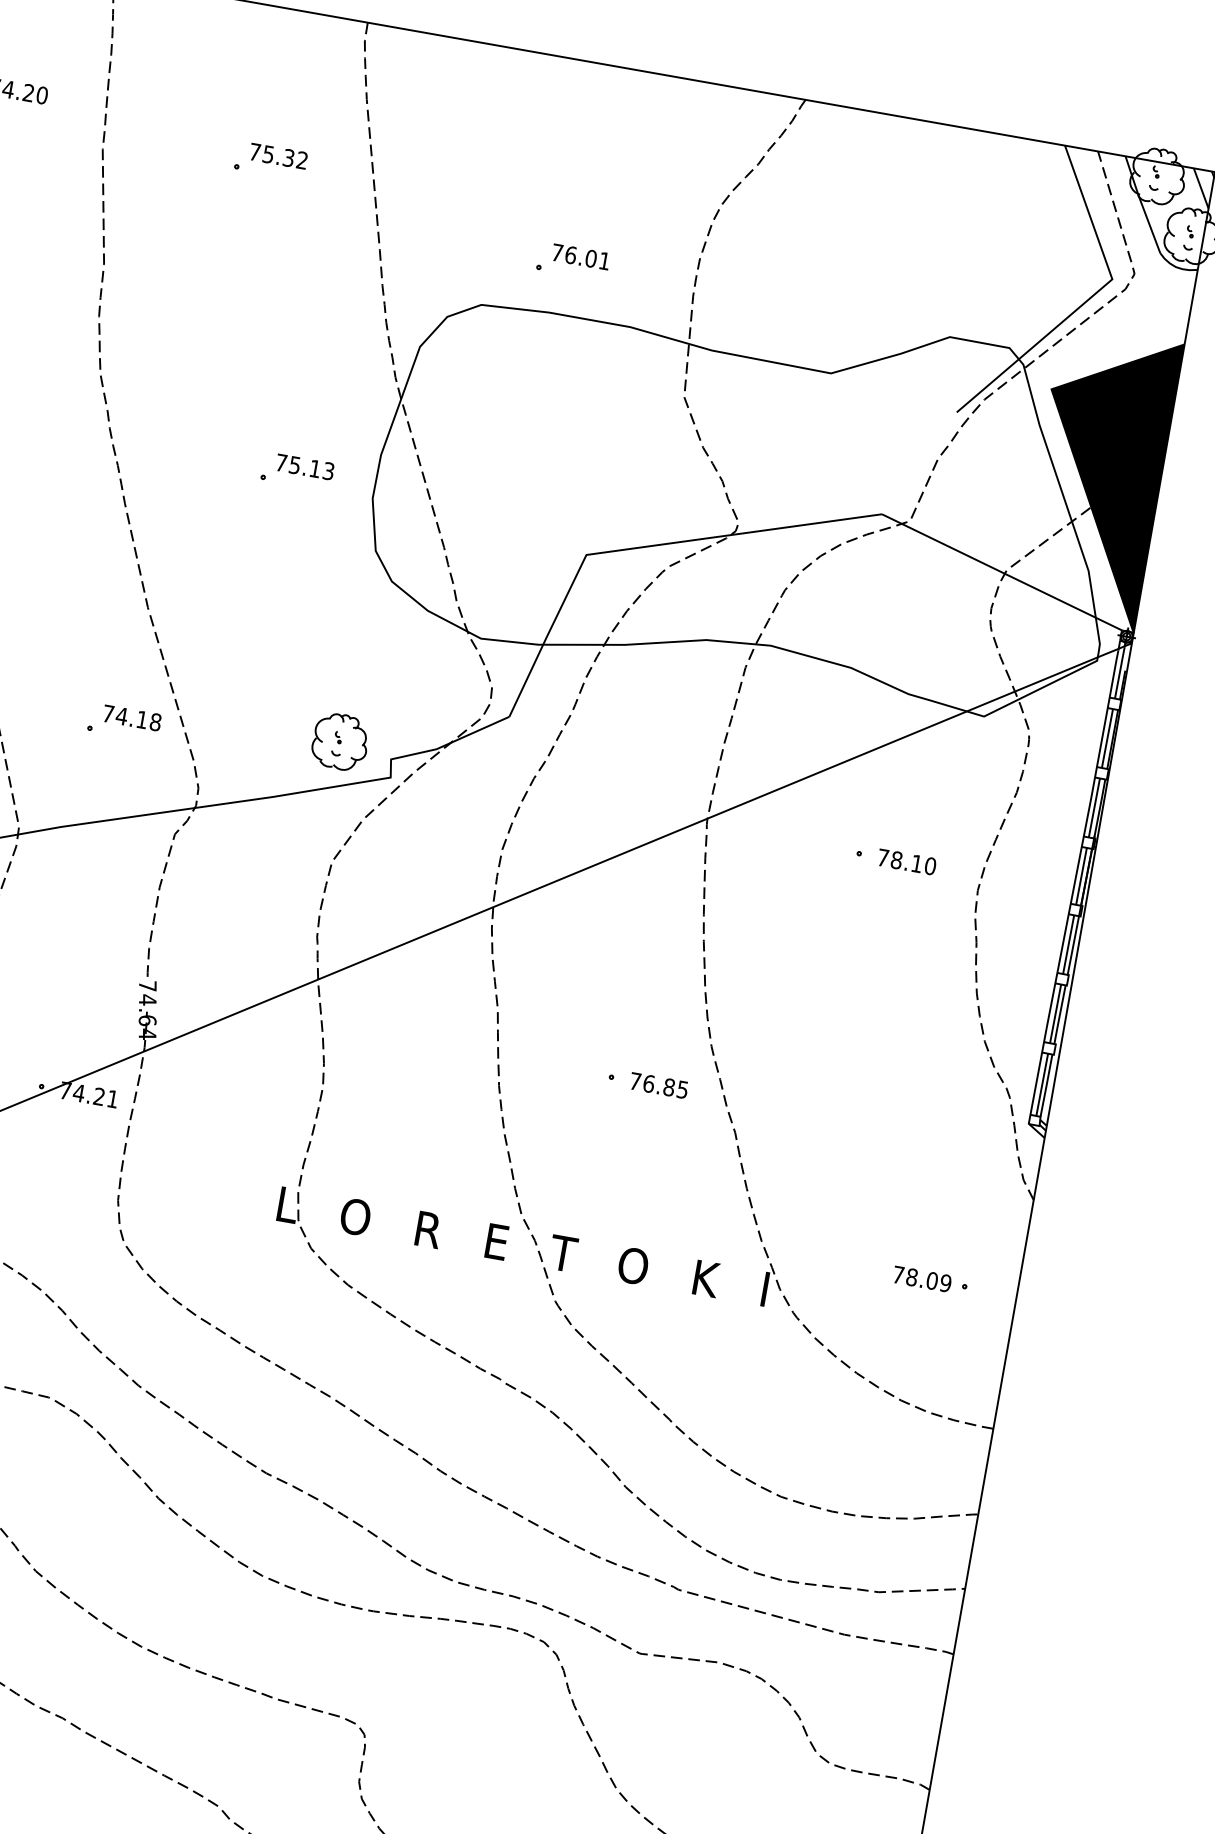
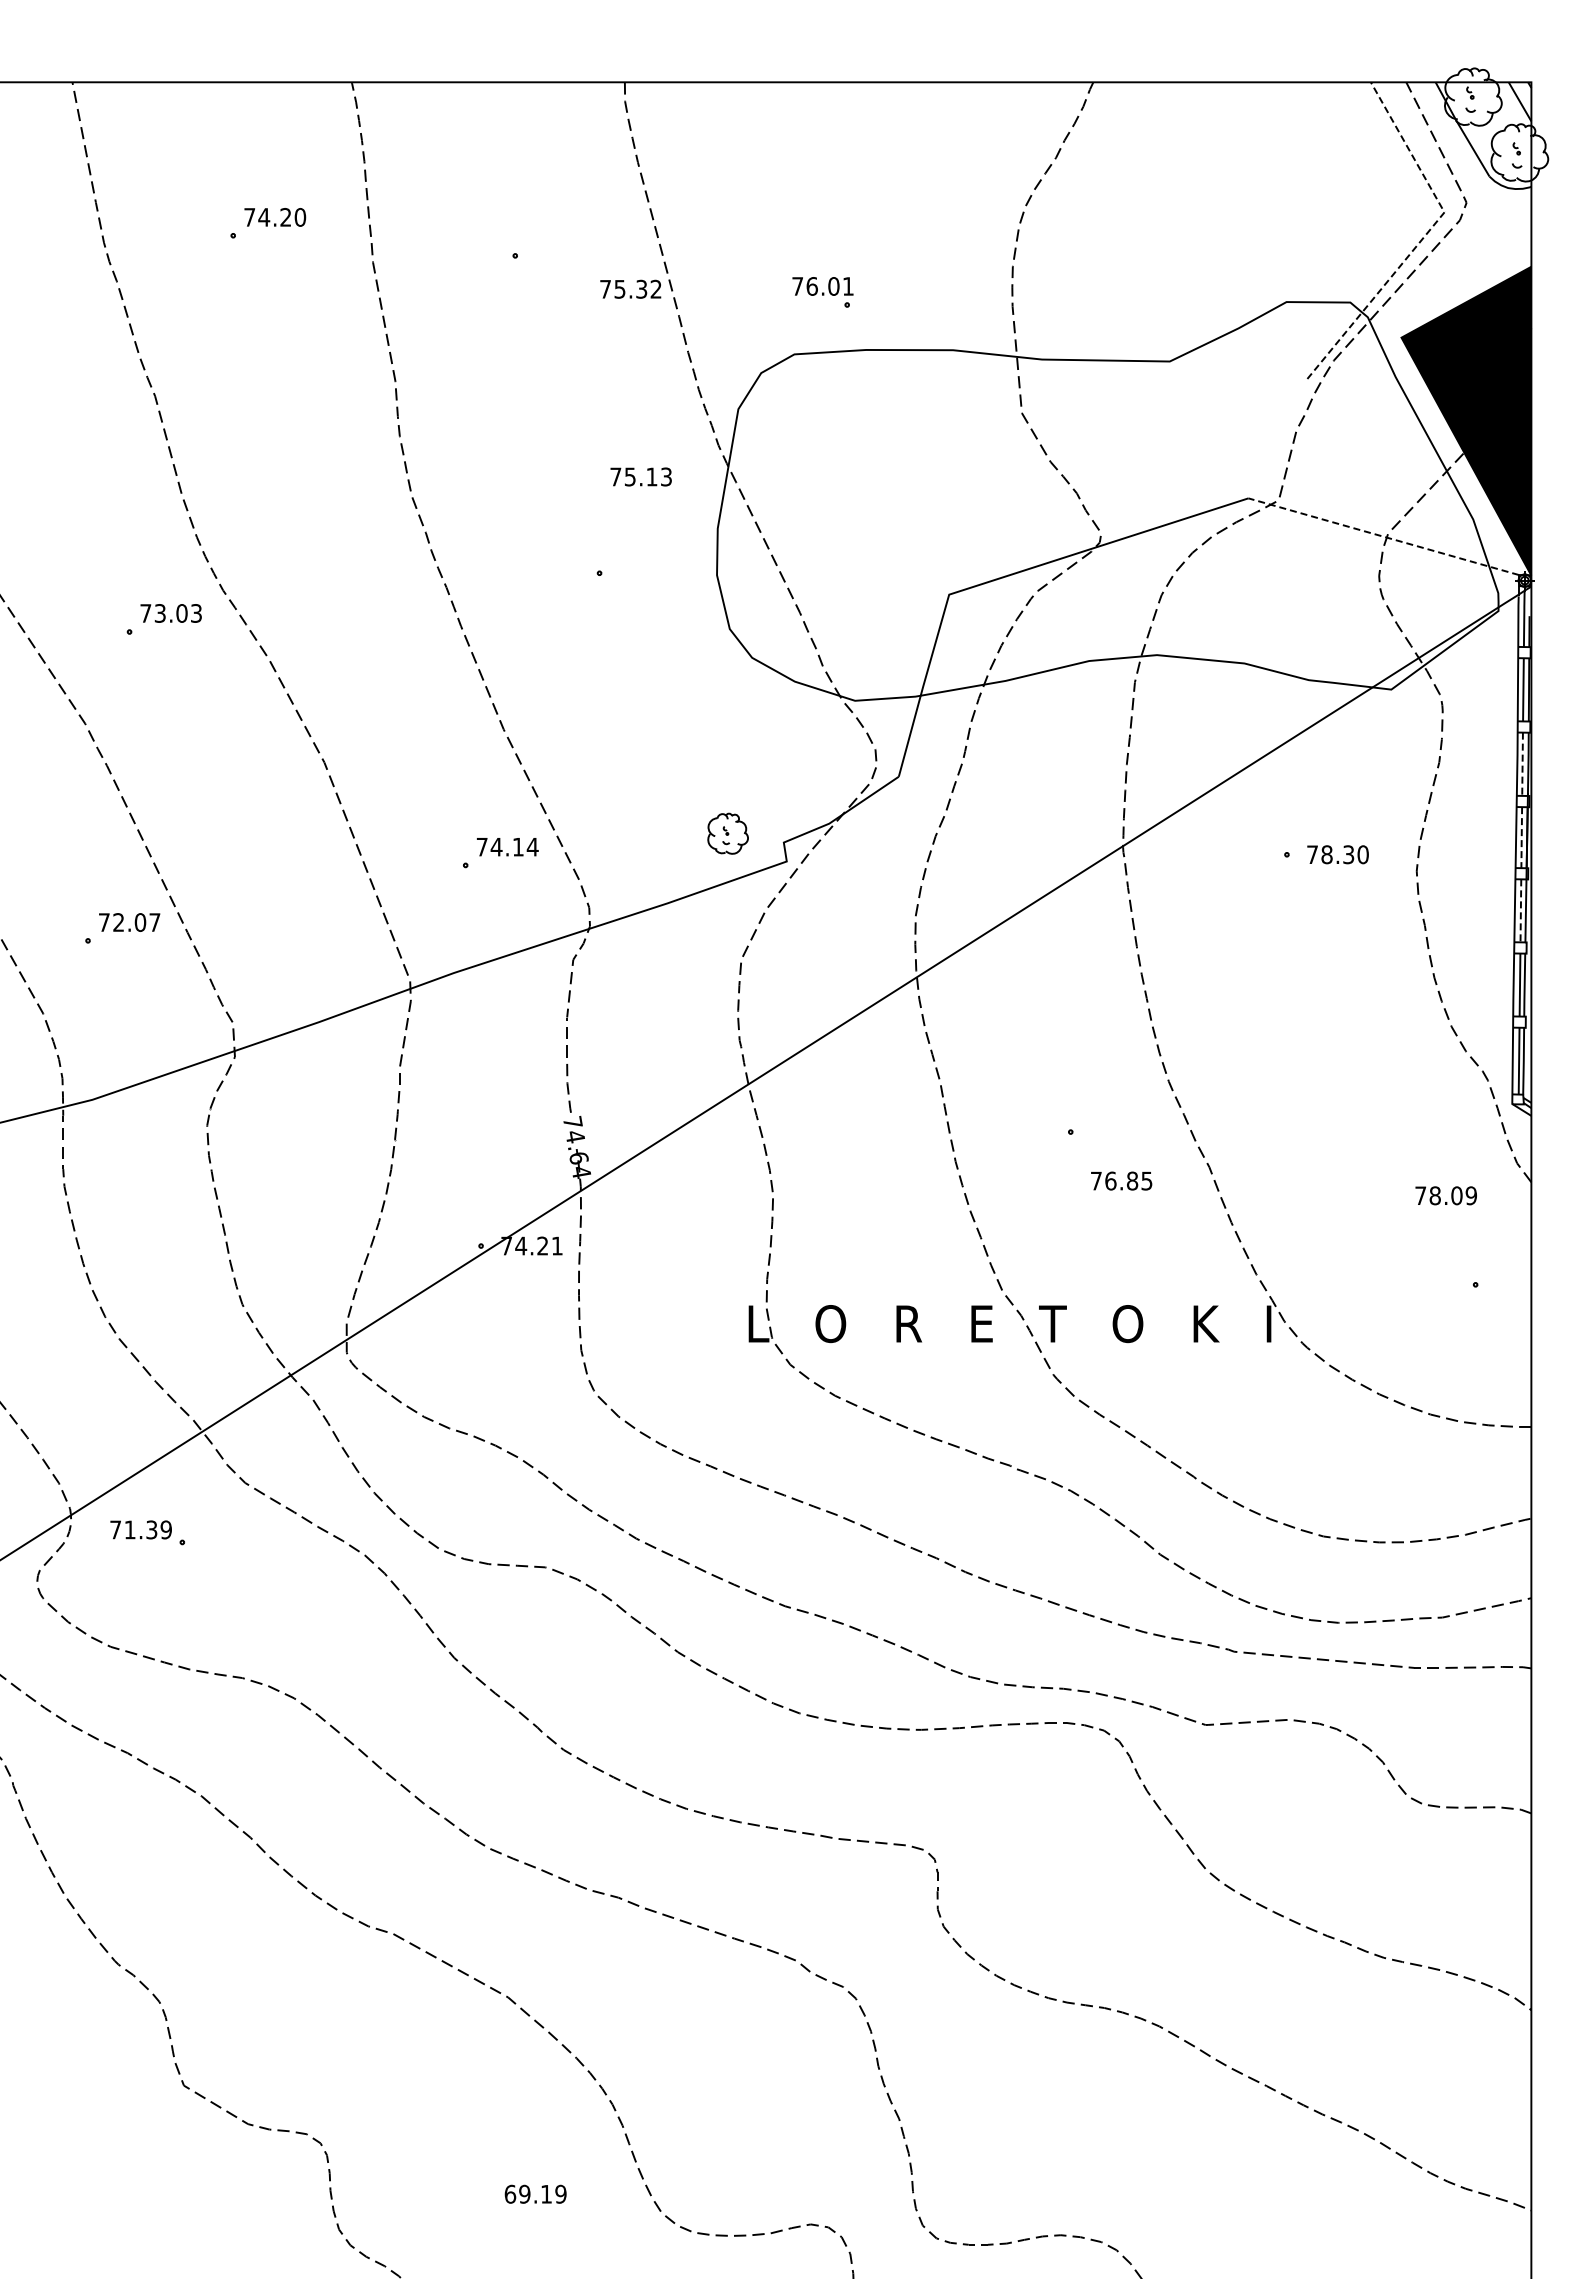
text: (278, 155) -> (630, 288), moved
text: (580, 256) -> (822, 286), moved
line: (1089, 299) -> (1424, 237), solid -> dashed
text: (304, 466) -> (640, 476), moved
line: (1001, 572) -> (1383, 536), solid -> dashed
text: (155, 721) -> (532, 846), 74.18 -> 74.14
part: (339, 741) -> (727, 833), size x0.7
line: (1094, 808) -> (1522, 764), solid -> dashed
text: (916, 863) -> (1348, 854), 78.10 -> 78.30
line: (1081, 876) -> (1521, 837), solid -> dashed
line: (1068, 944) -> (1520, 910), solid -> dashed
text: (659, 1085) -> (1121, 1180), moved
text: (921, 1278) -> (1445, 1195), moved

